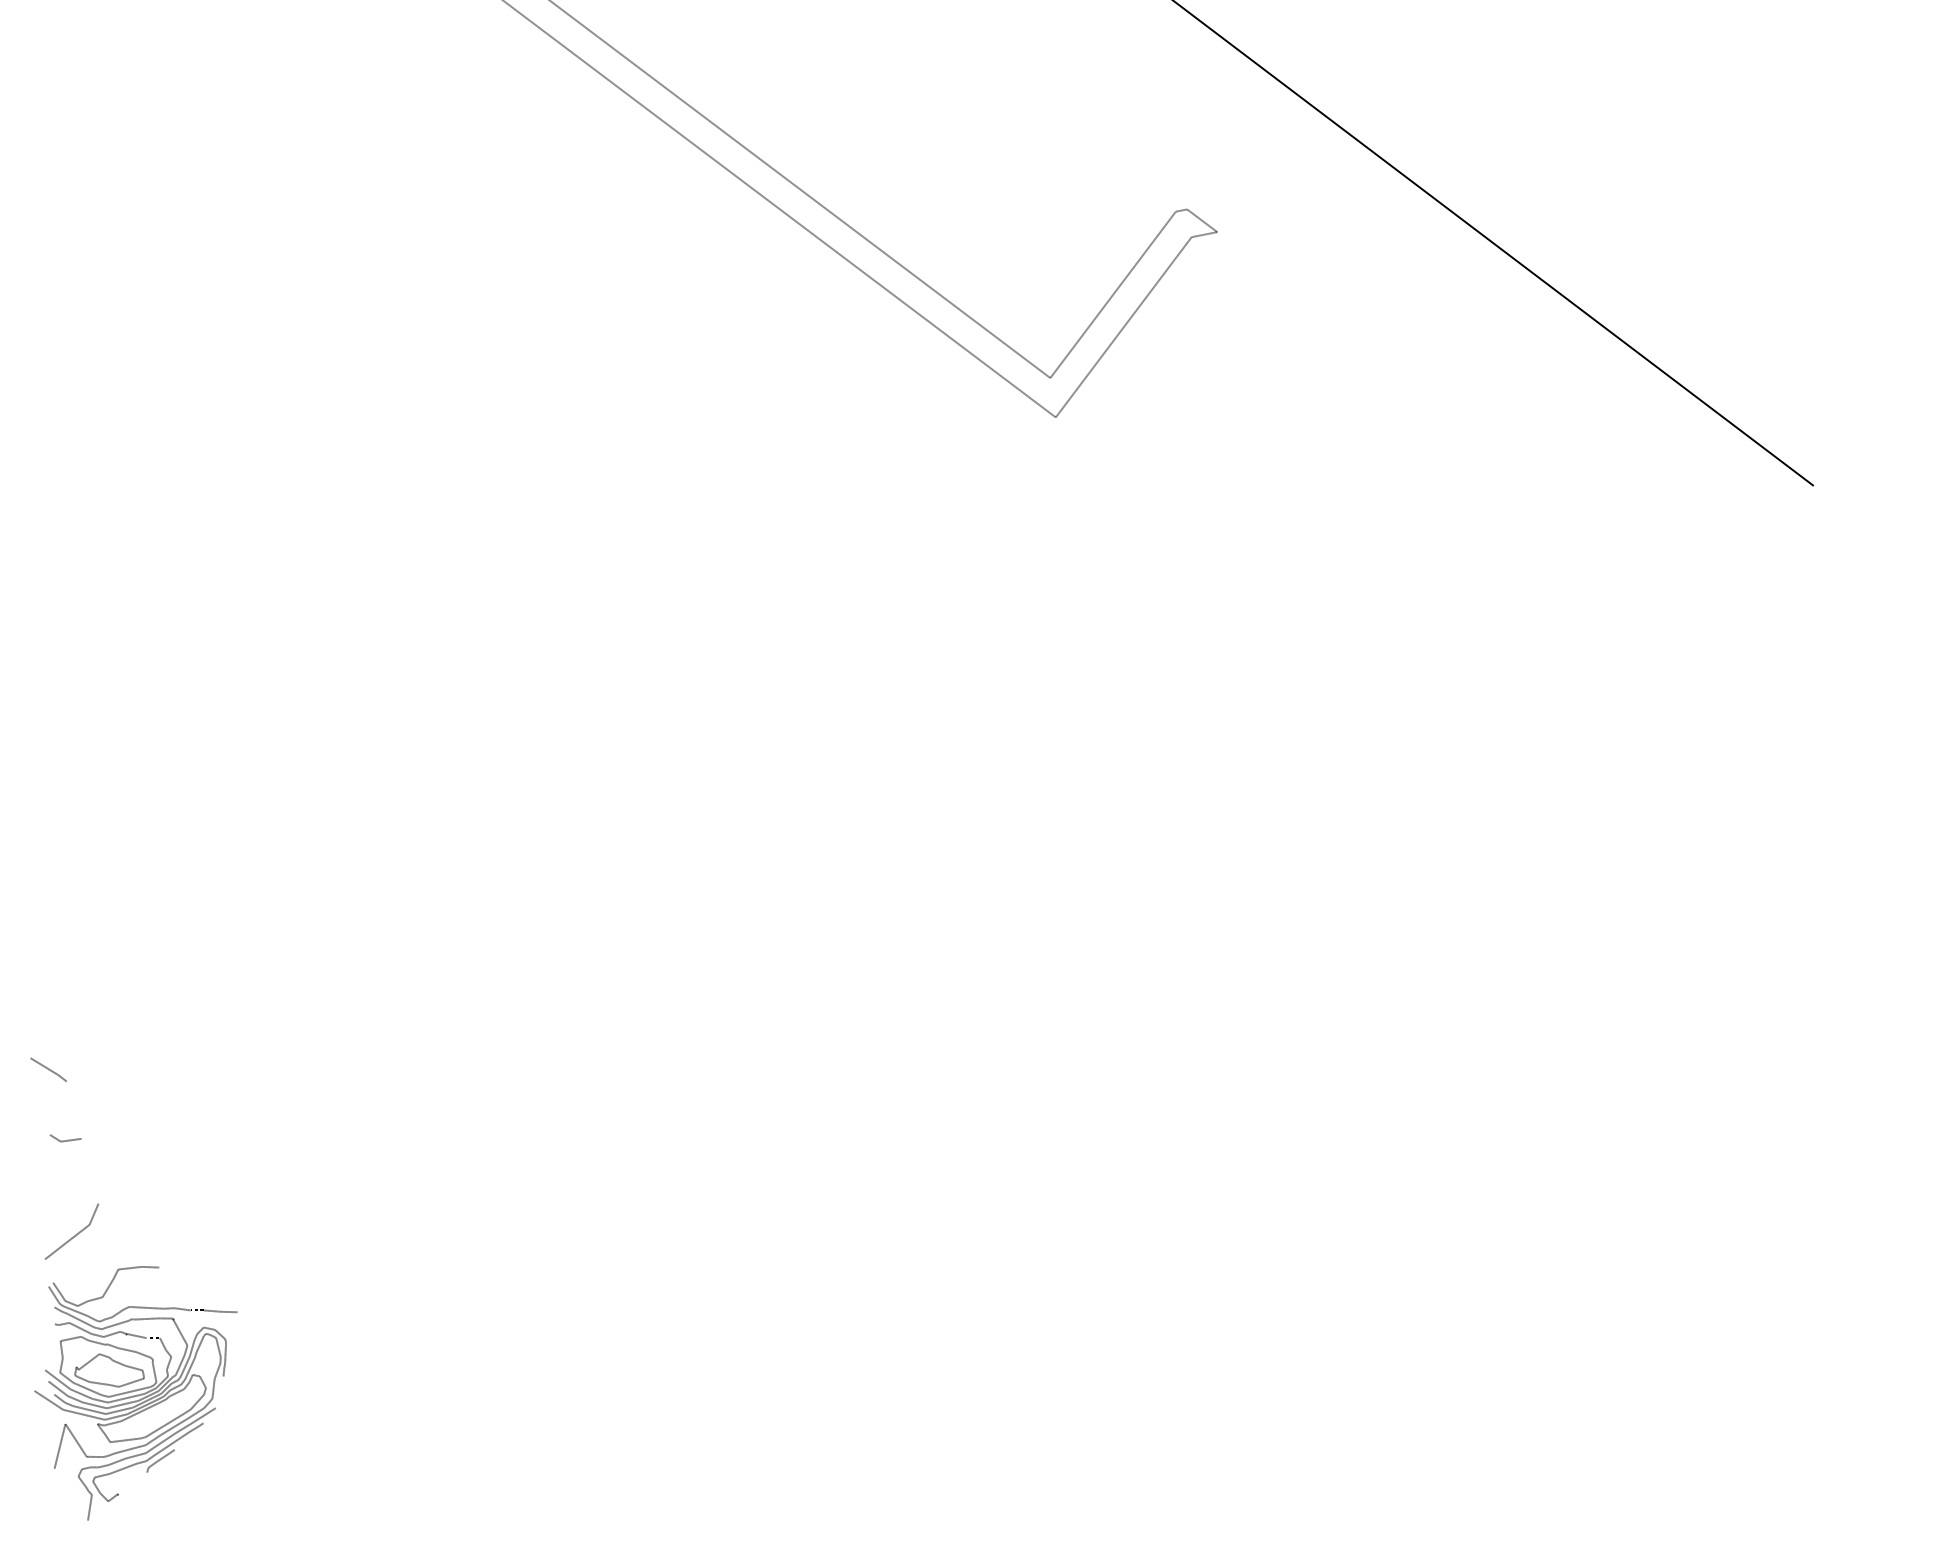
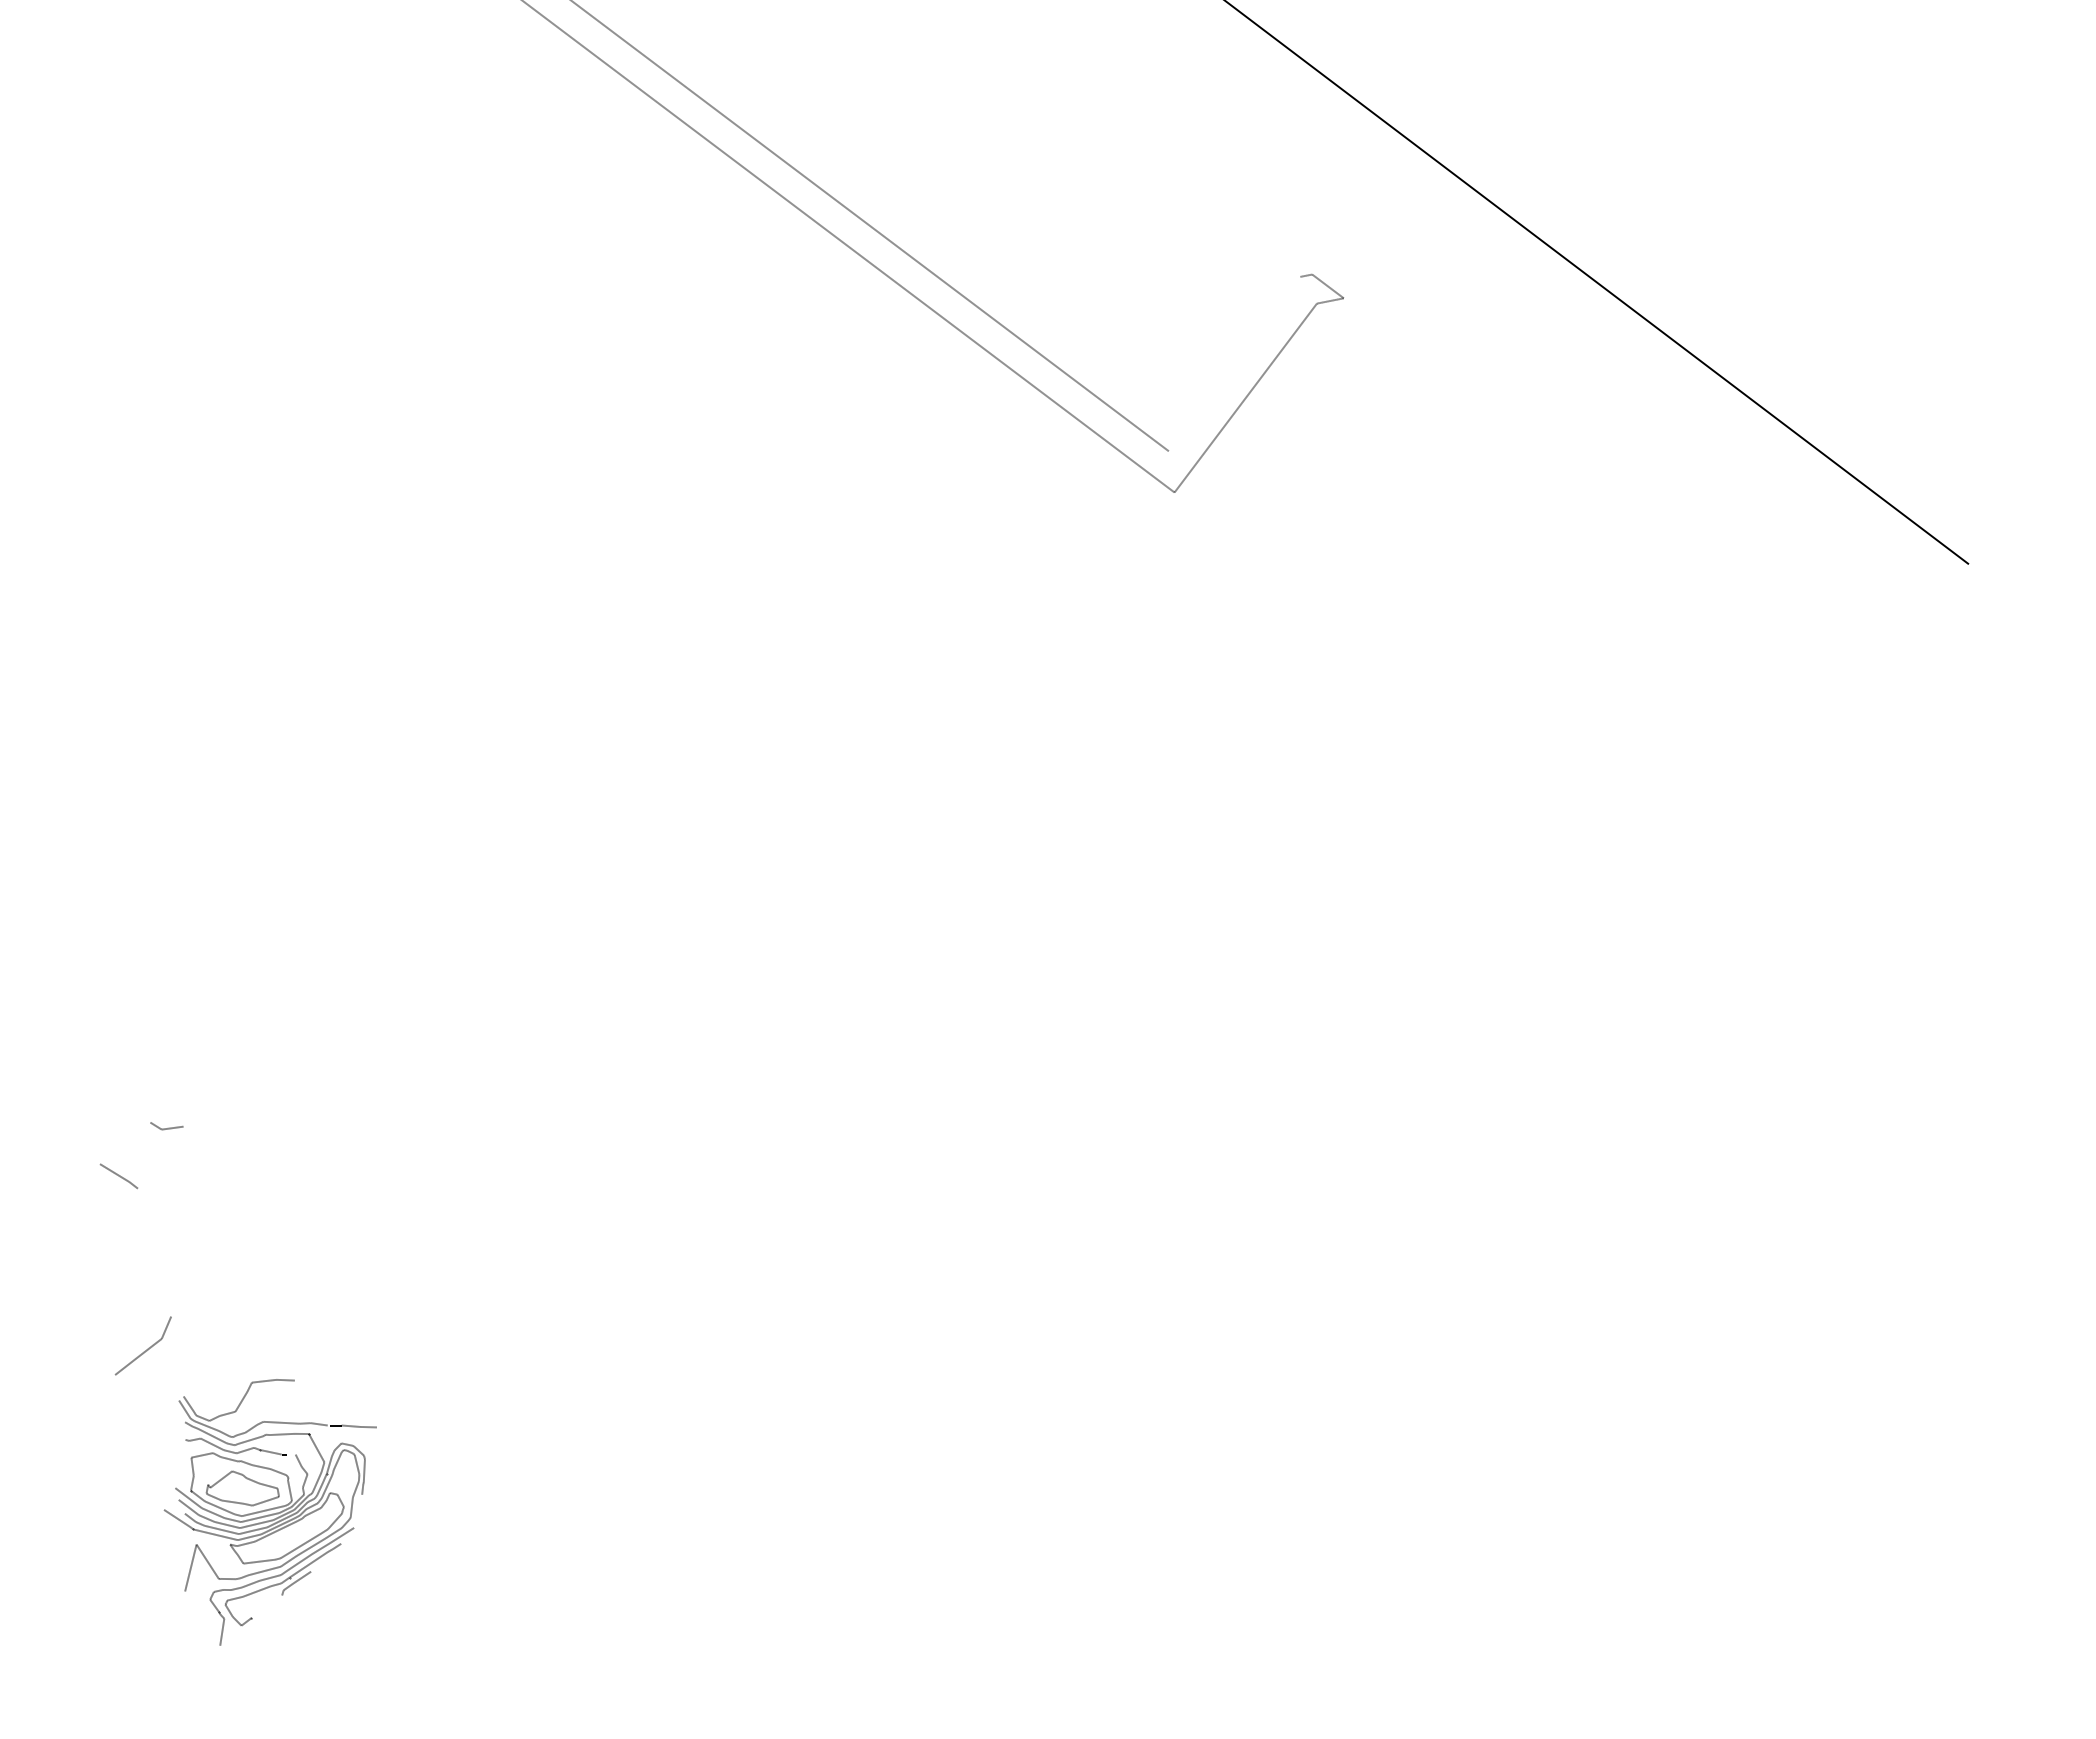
line: (1113, 294) -> (1234, 363), removed
line: (65, 1140) -> (166, 1128), moved
part: (136, 1393) -> (270, 1512), moved

